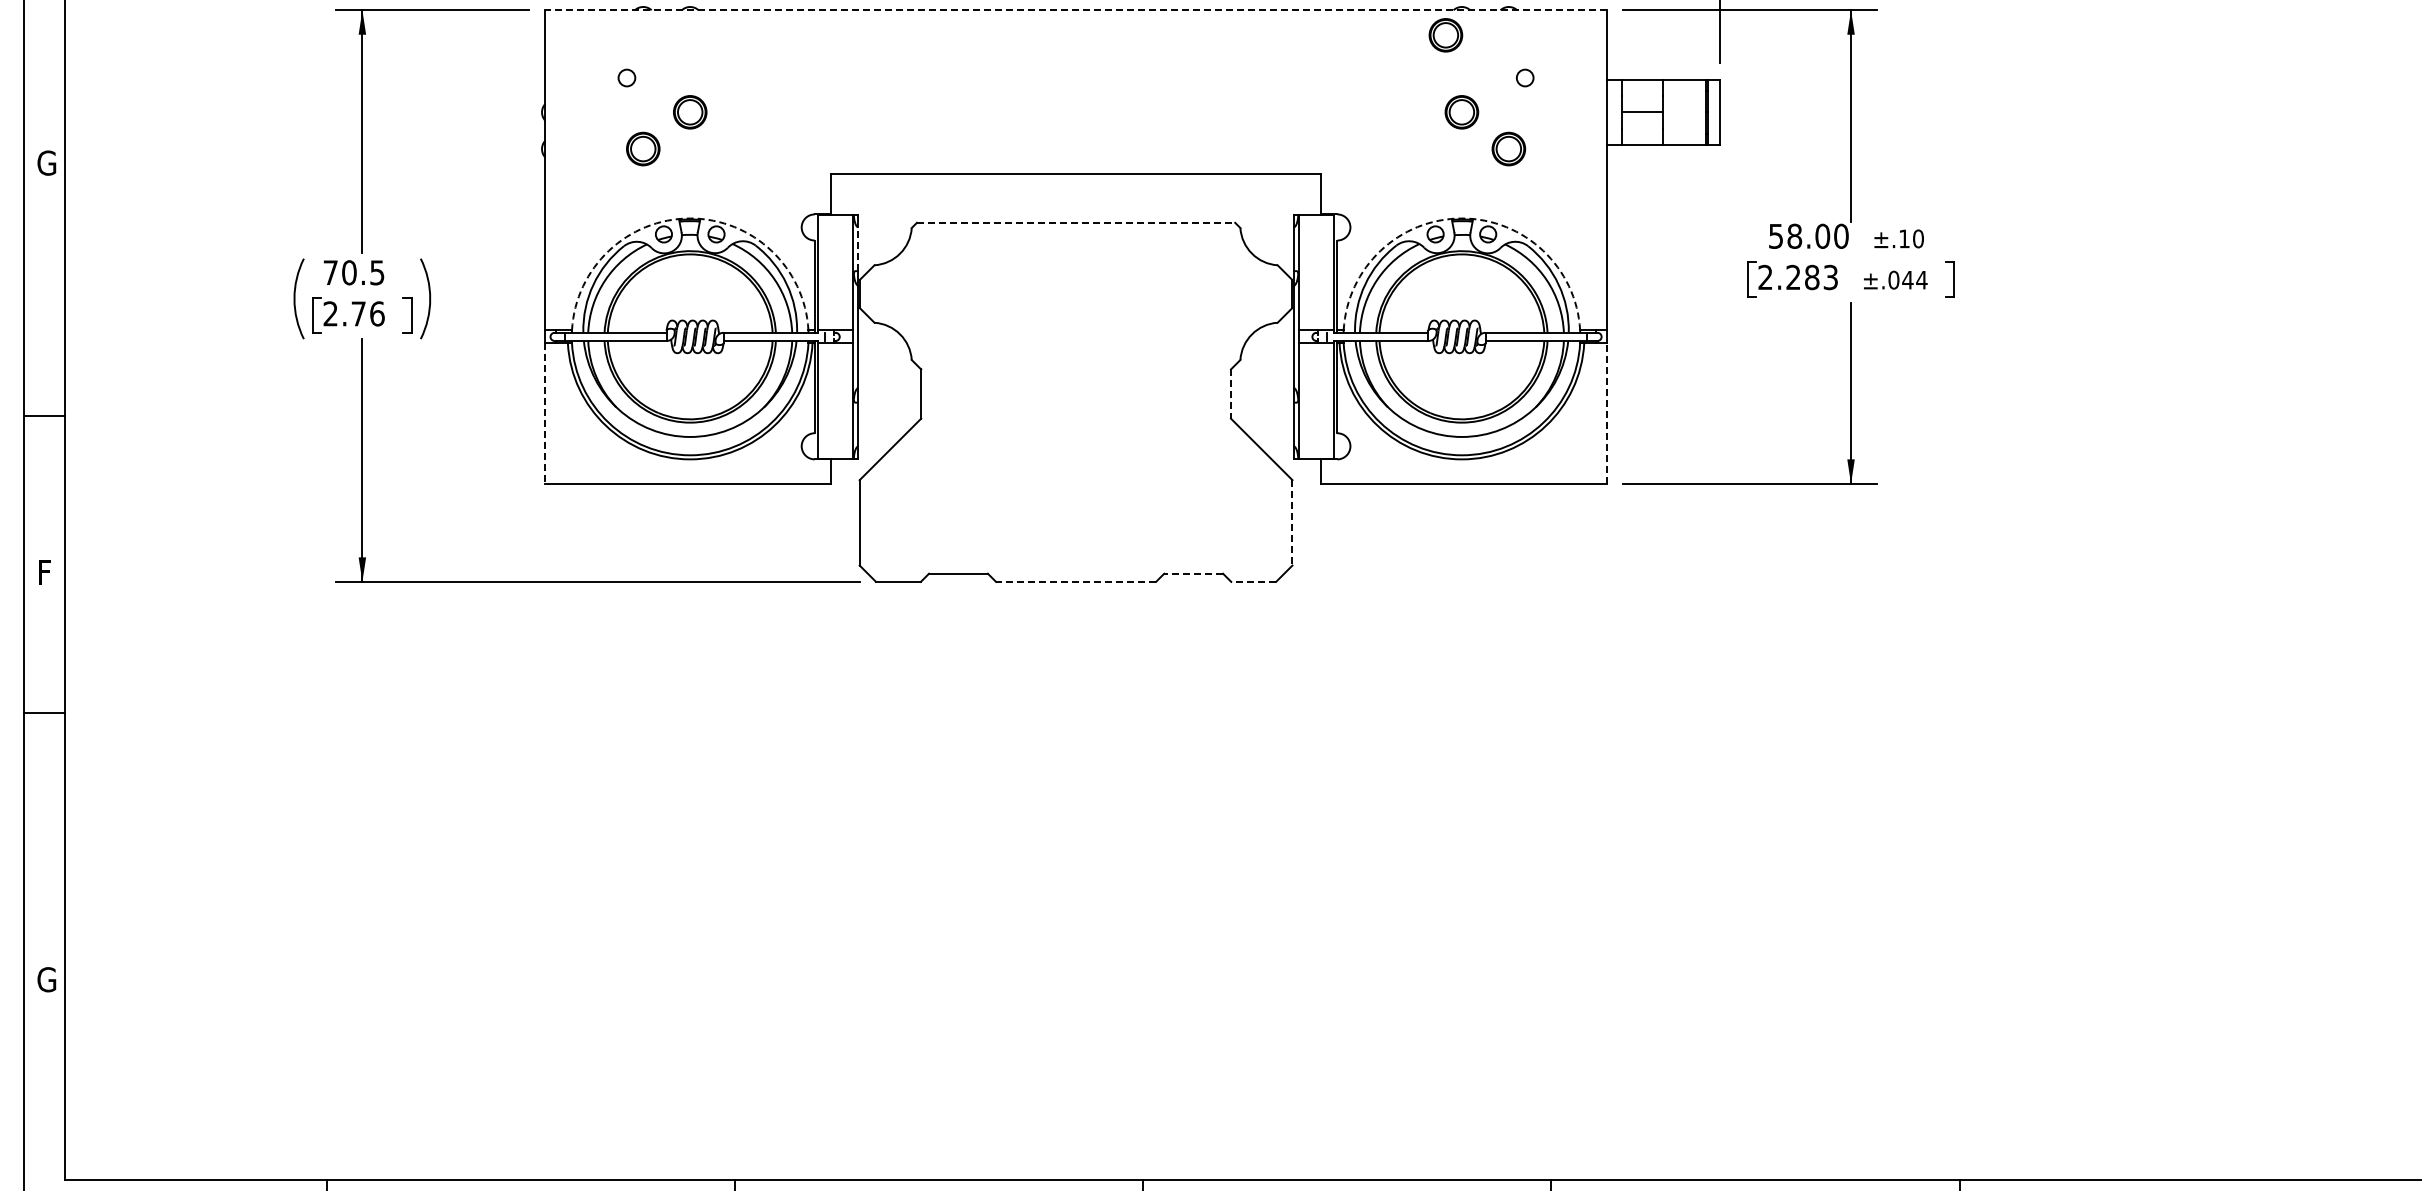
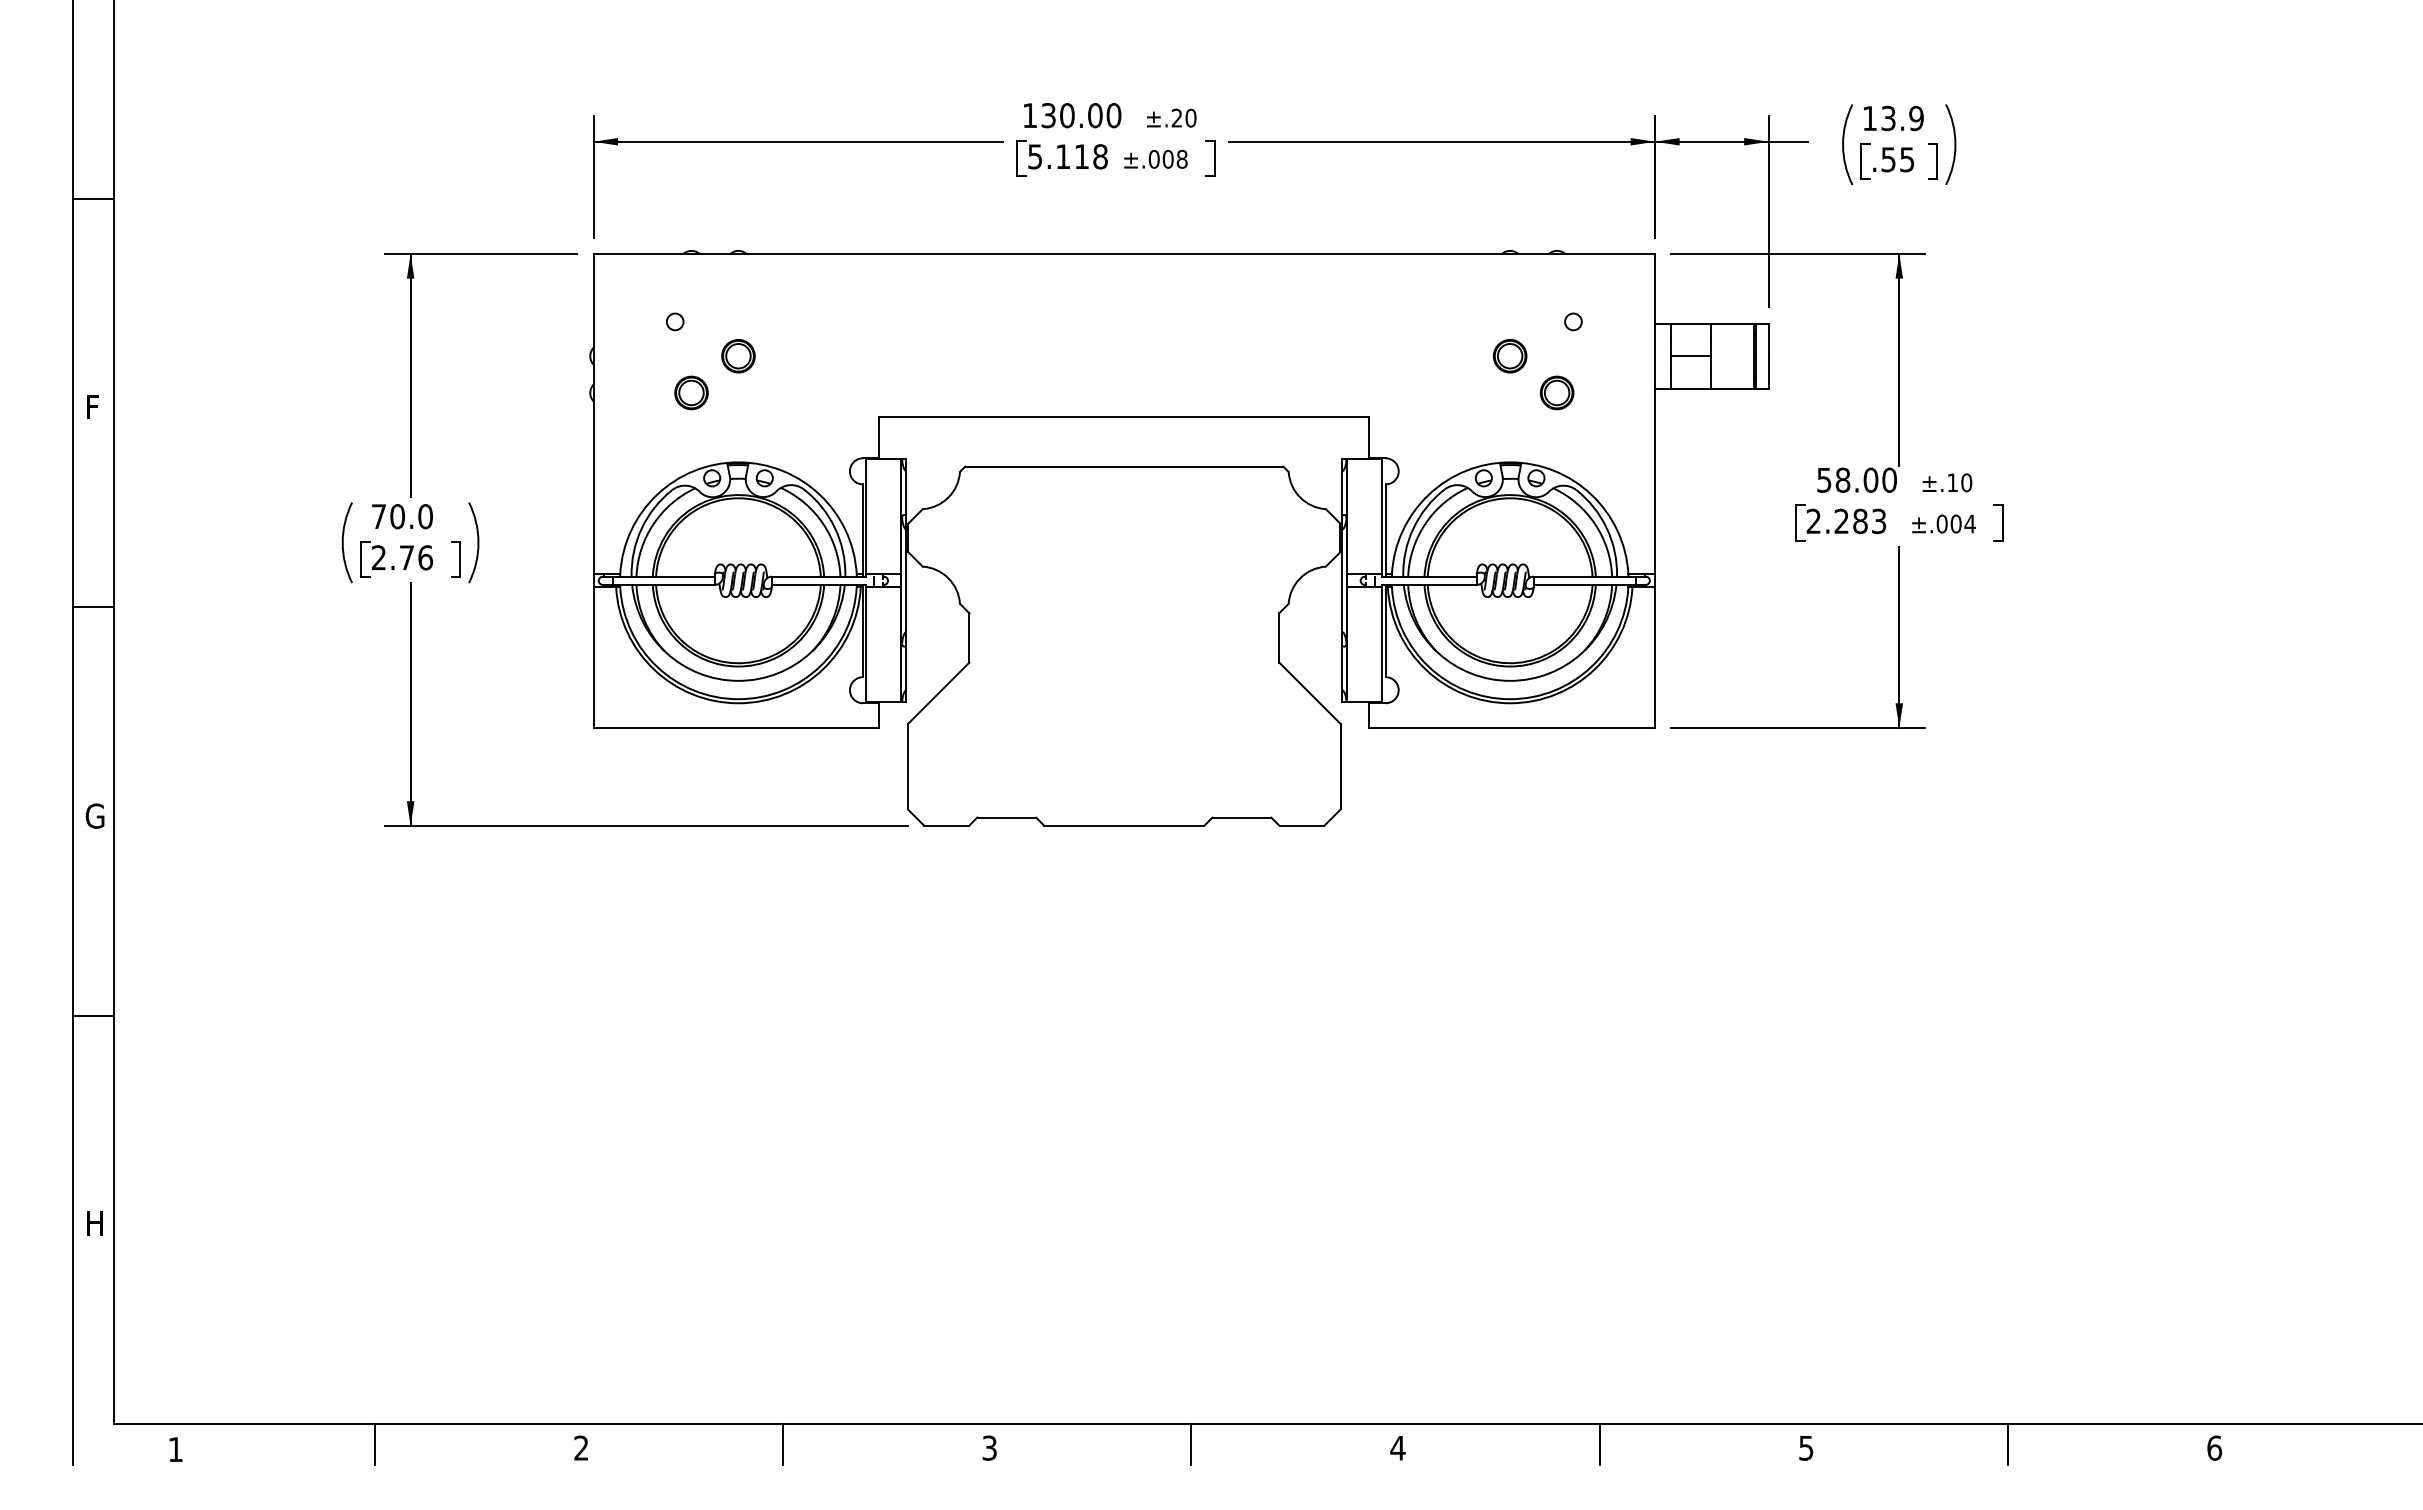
line: (1076, 10) -> (1124, 254), dashed -> solid
part: (1446, 35) -> (1494, 279), removed
text: (46, 162) -> (94, 406), G -> F
arc: (690, 218) -> (738, 462), dashed -> solid
arc: (1462, 218) -> (1510, 462), dashed -> solid
line: (1076, 222) -> (1124, 466), dashed -> solid
line: (858, 248) -> (906, 492), dashed -> solid
text: (377, 272) -> (425, 516), 70.5 -> 70.0
text: (1907, 279) -> (1955, 523), ±.044 -> ±.004
line: (1231, 393) -> (1279, 637), dashed -> solid
line: (1607, 413) -> (1655, 657), dashed -> solid
line: (545, 414) -> (593, 658), dashed -> solid
line: (44, 416) -> (92, 607), moved
line: (1292, 522) -> (1340, 766), dashed -> solid
text: (46, 571) -> (94, 815), F -> G
line: (1193, 573) -> (1241, 817), dashed -> solid
line: (1075, 581) -> (1123, 825), dashed -> solid
line: (1253, 581) -> (1301, 825), dashed -> solid
line: (44, 712) -> (92, 1015), moved
text: (46, 979) -> (94, 1223), G -> H

